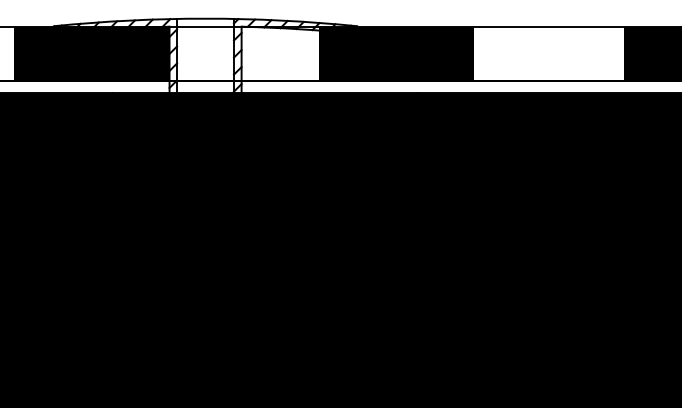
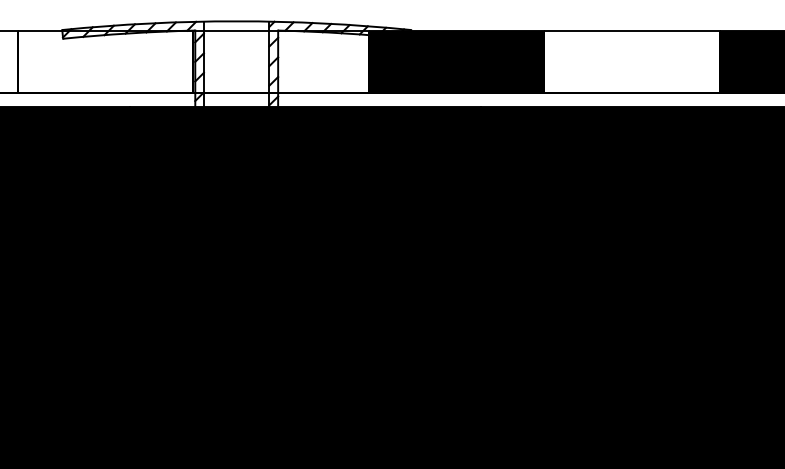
fill: (91, 53) -> (105, 61), removed

